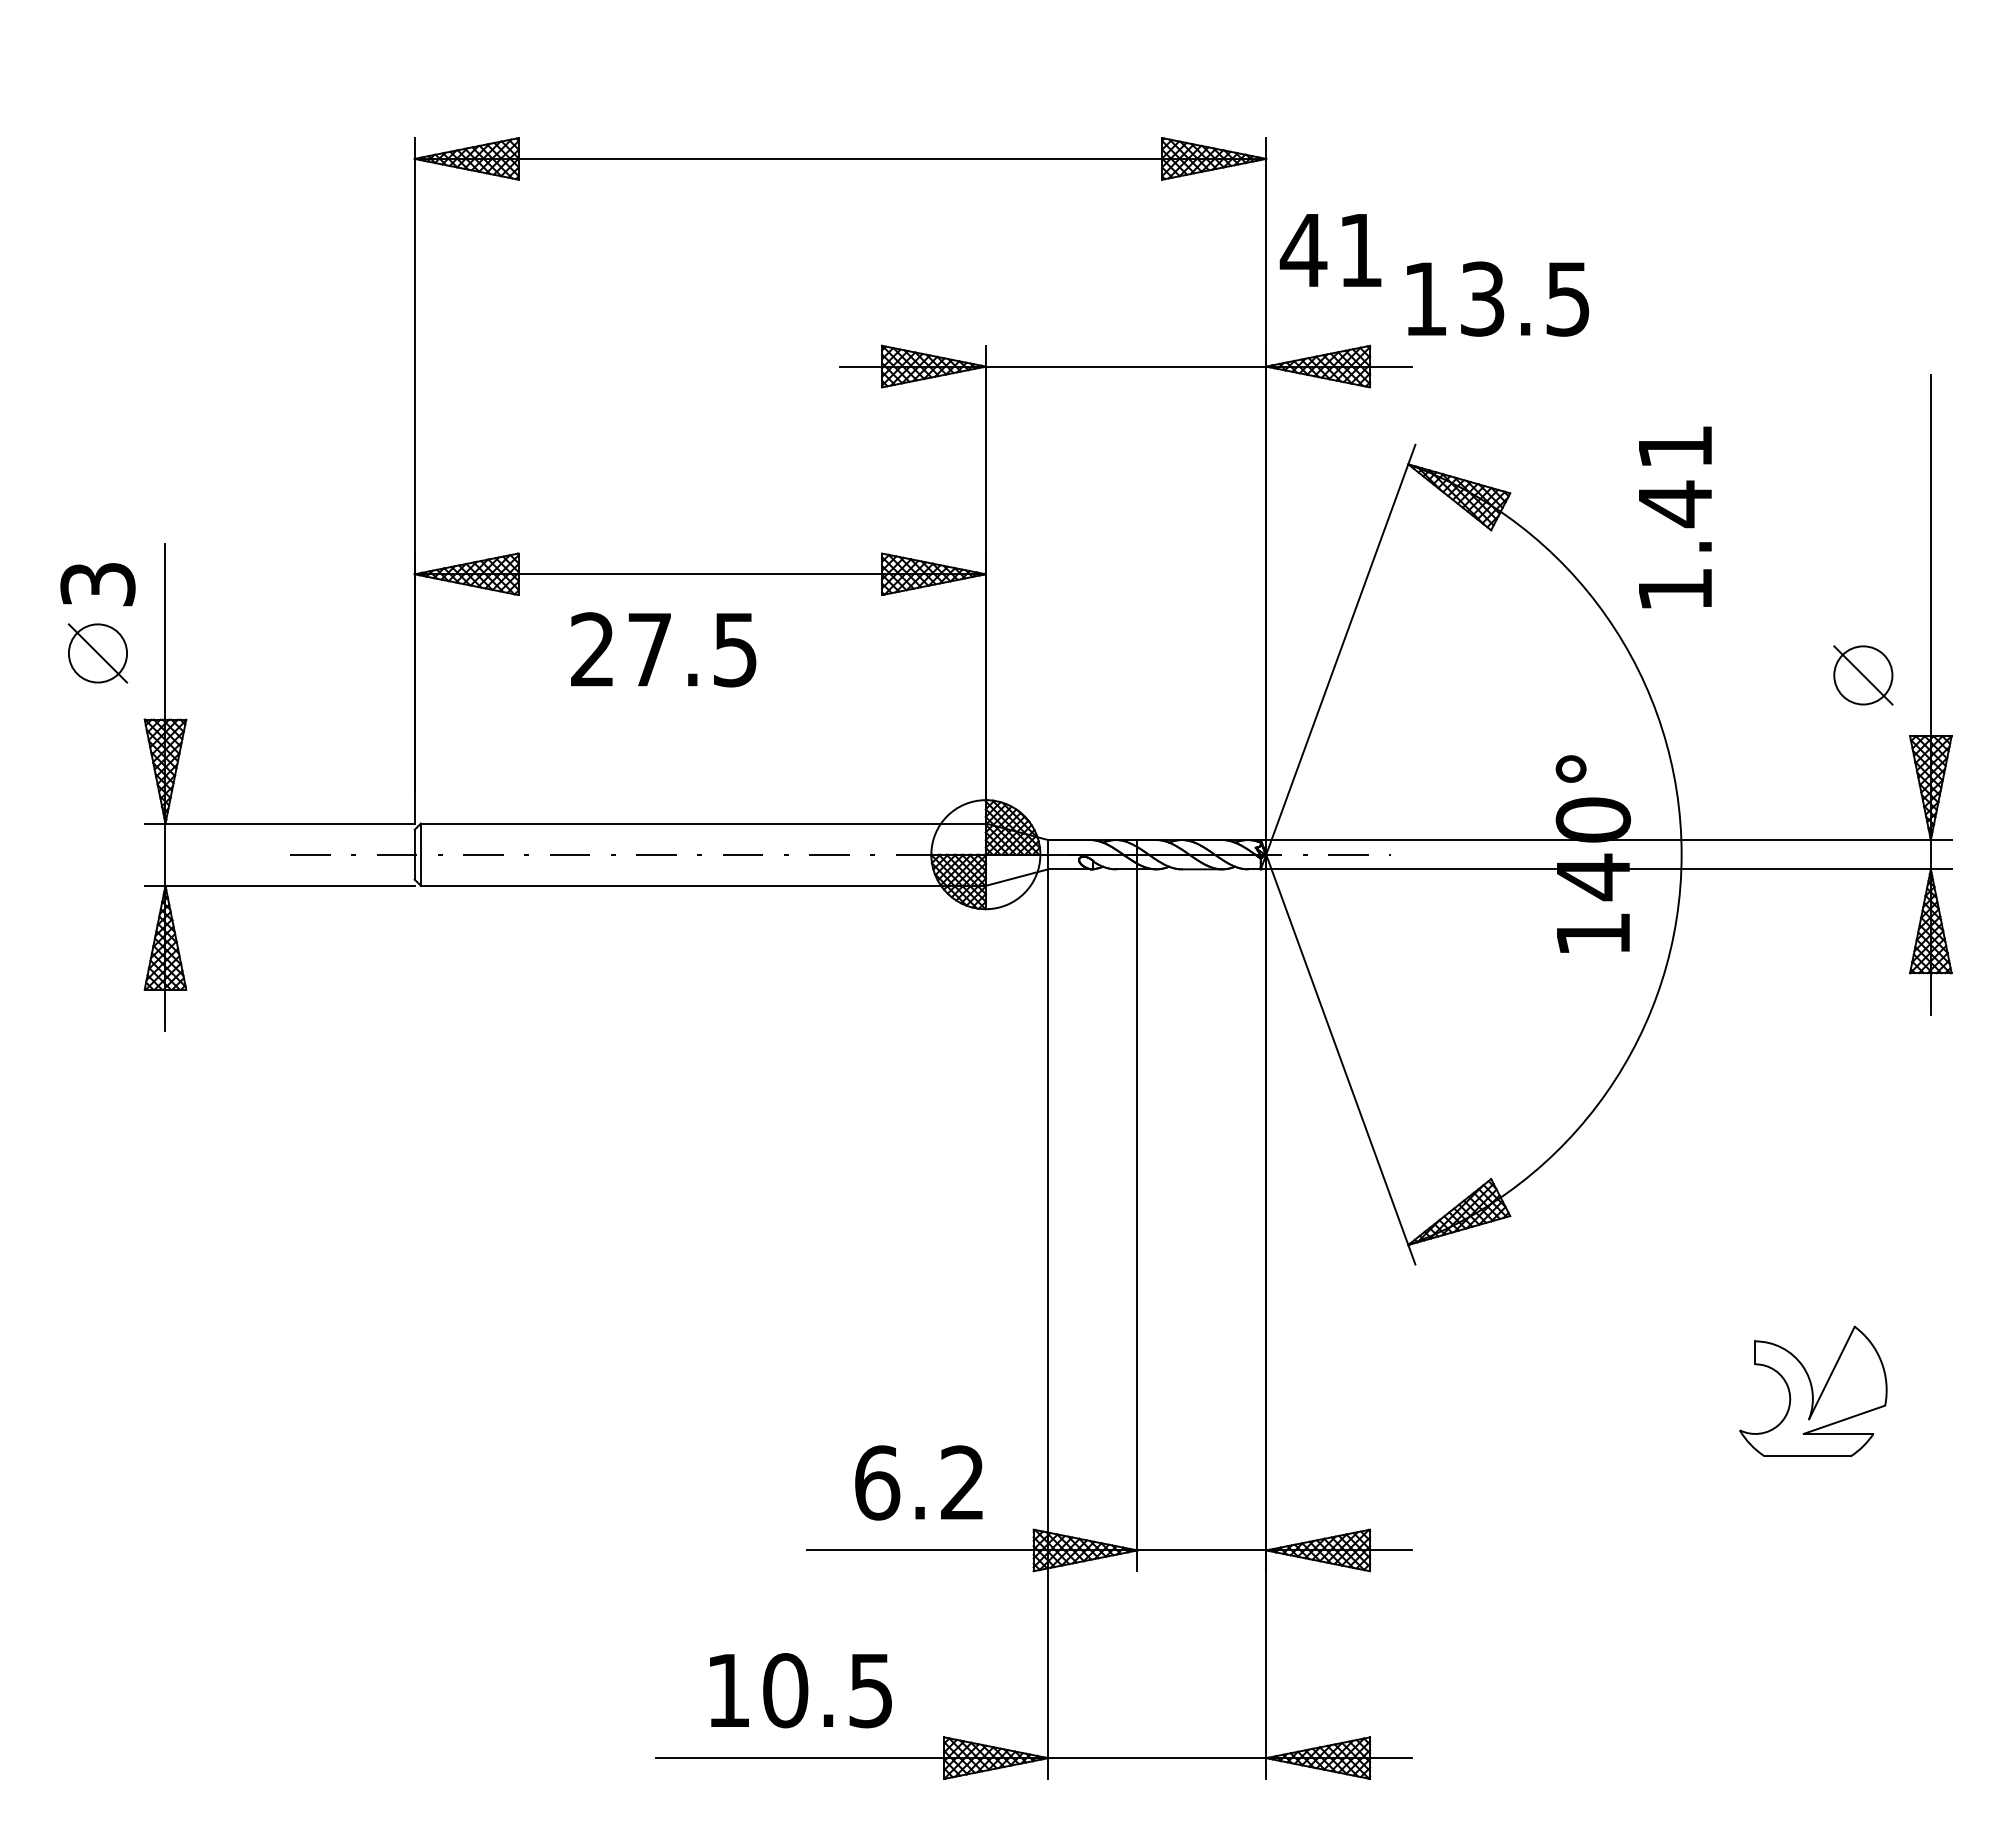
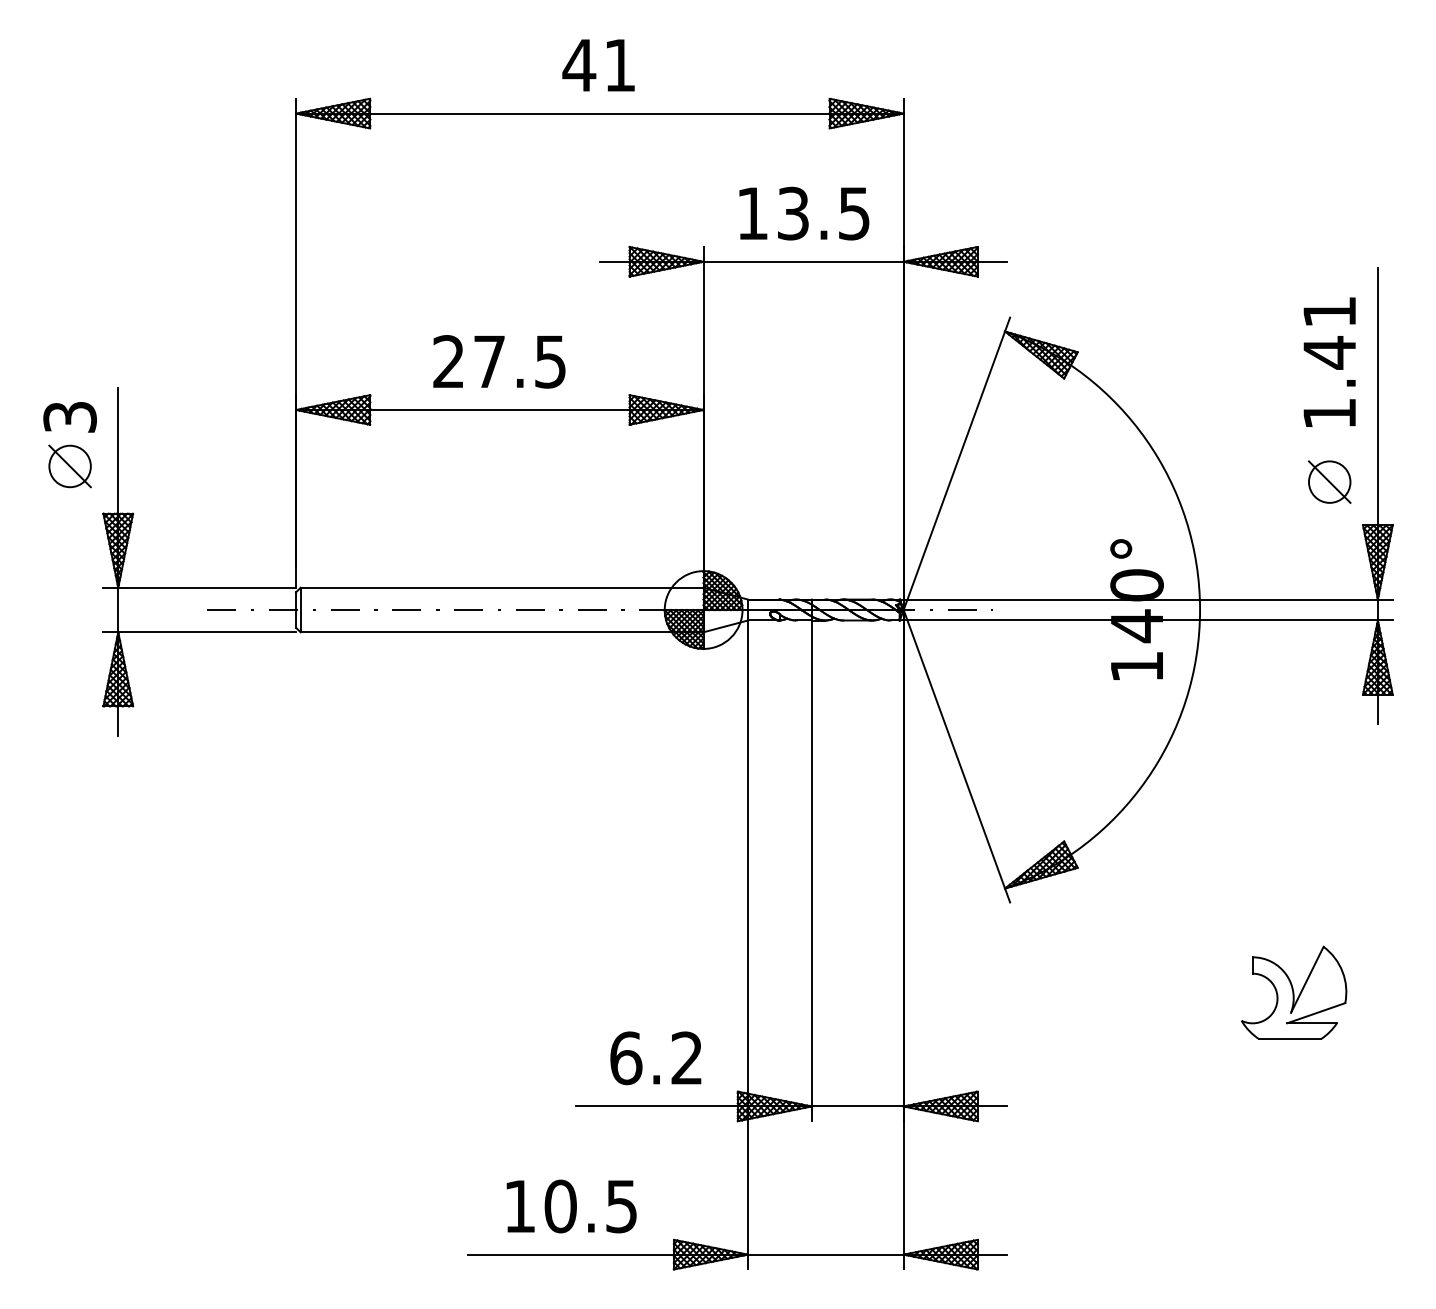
text: (1330, 250) -> (598, 65), moved
text: (1497, 298) -> (803, 213), moved
text: (1675, 517) -> (1329, 362), moved
text: (663, 649) -> (499, 361), moved

